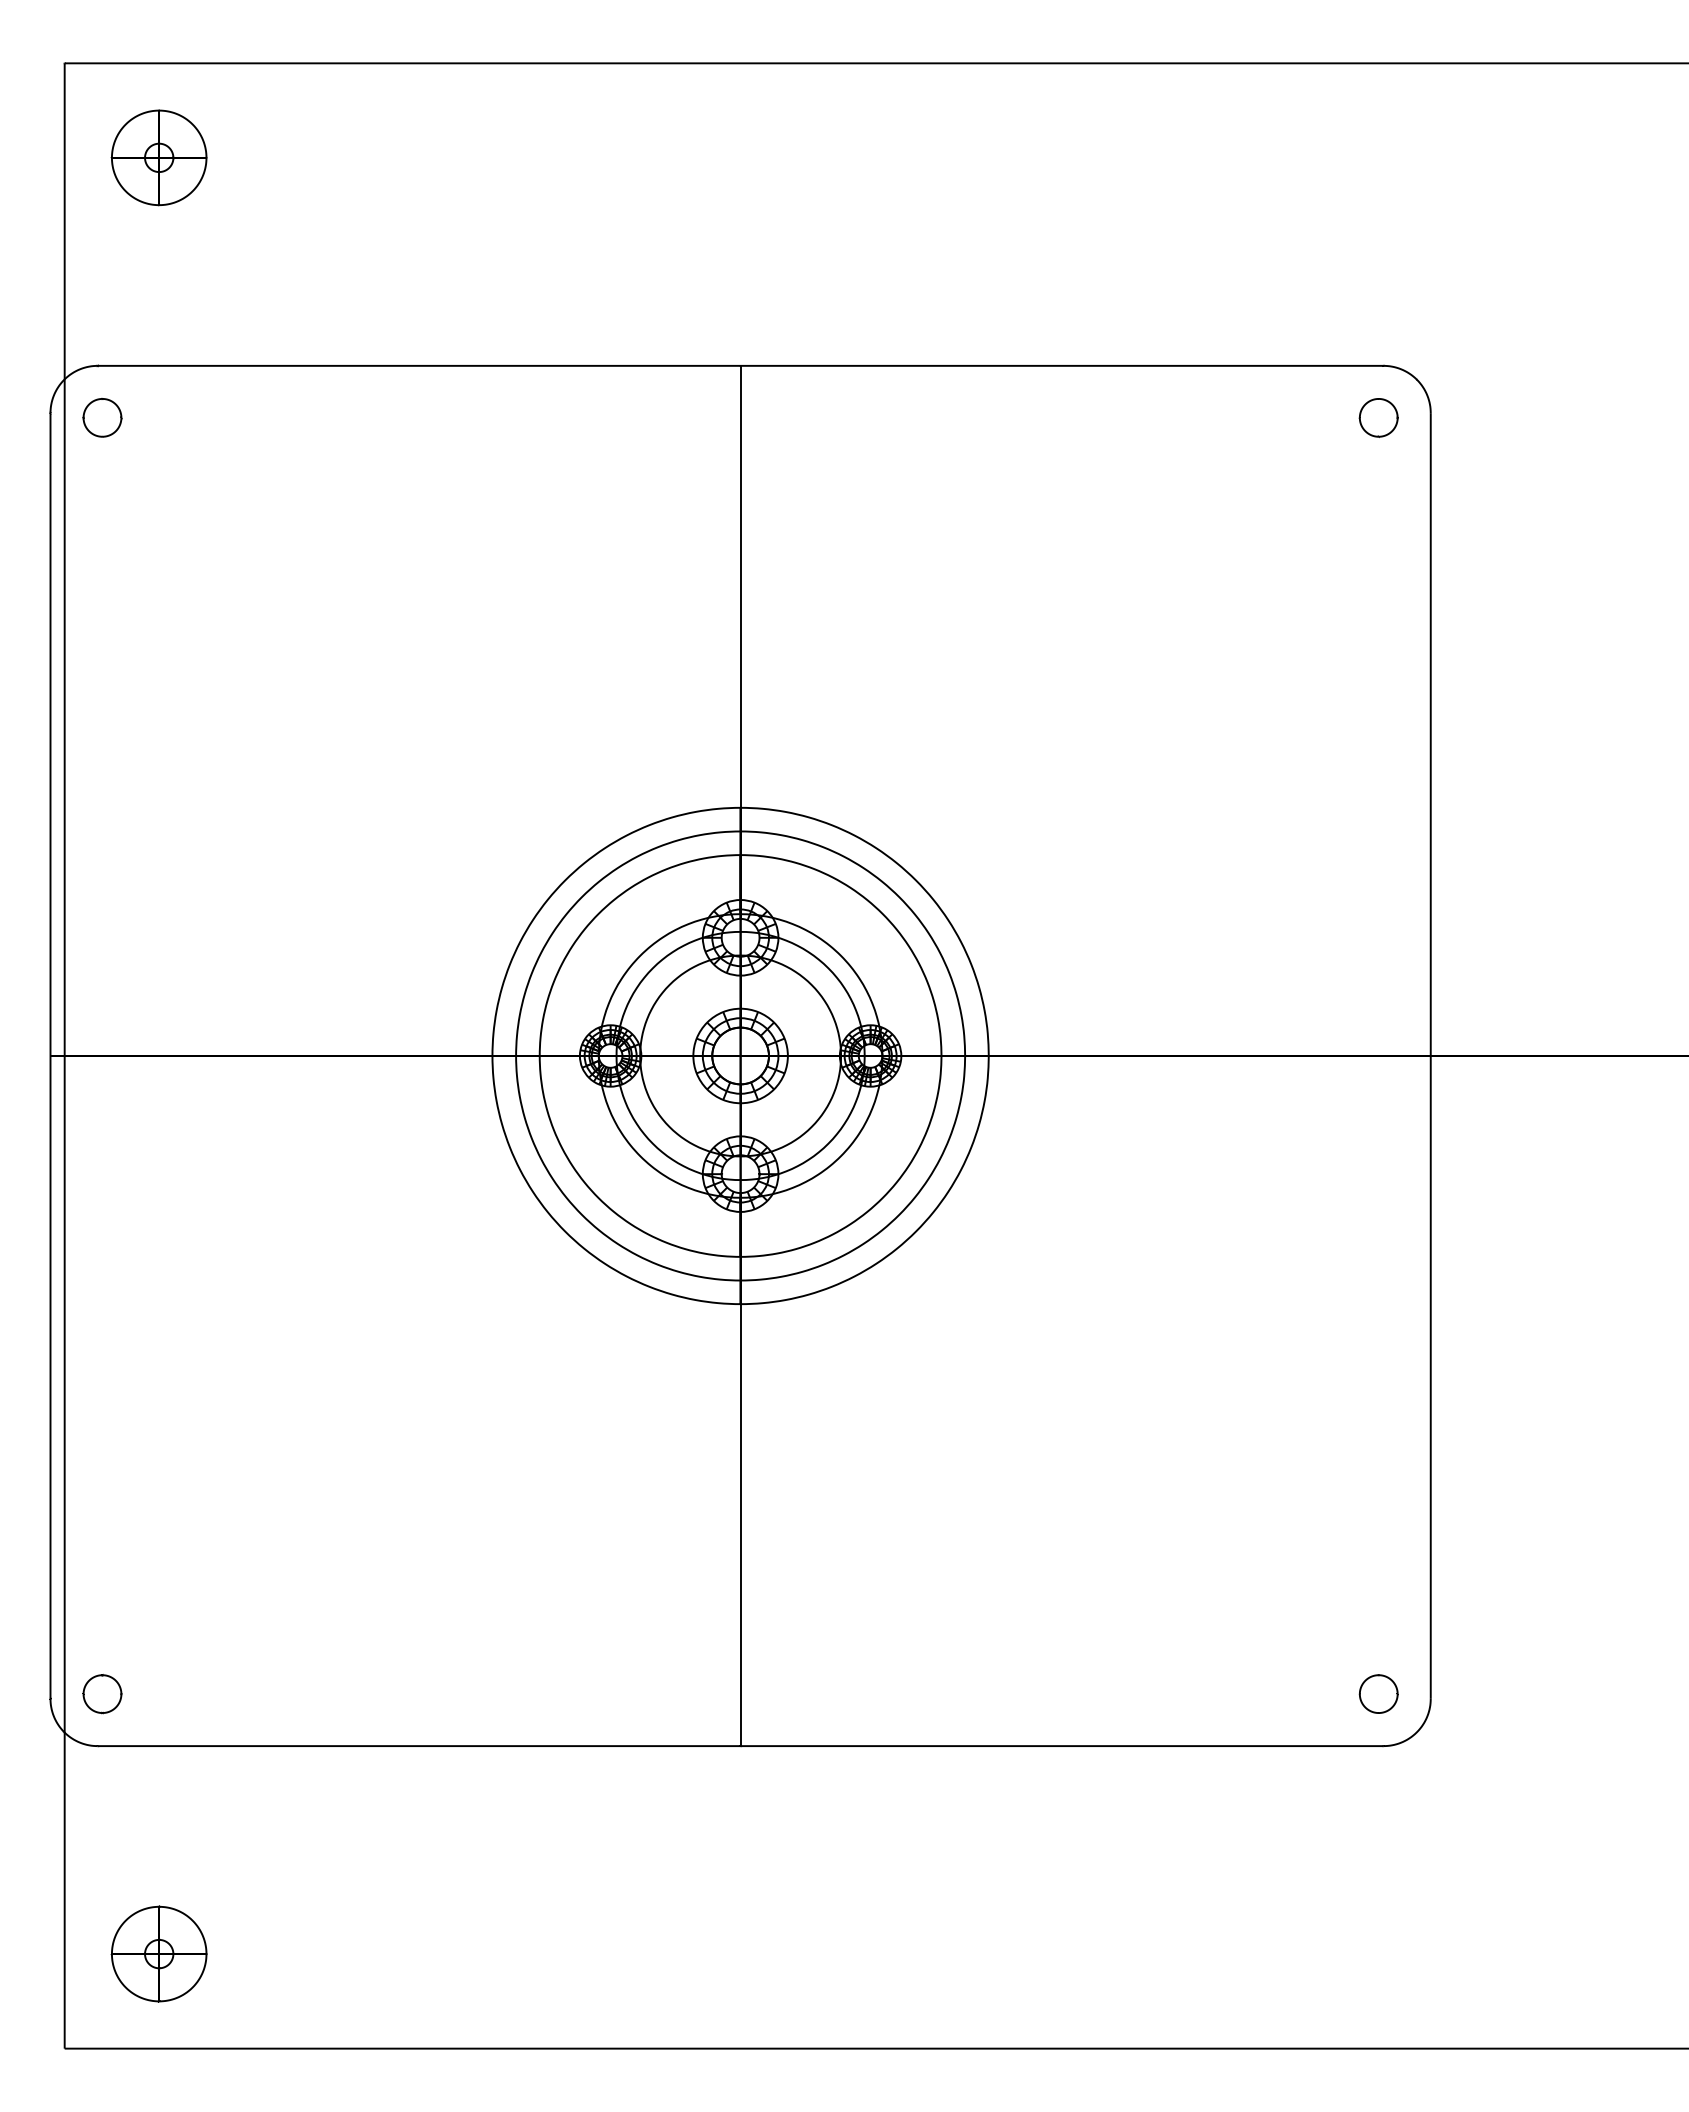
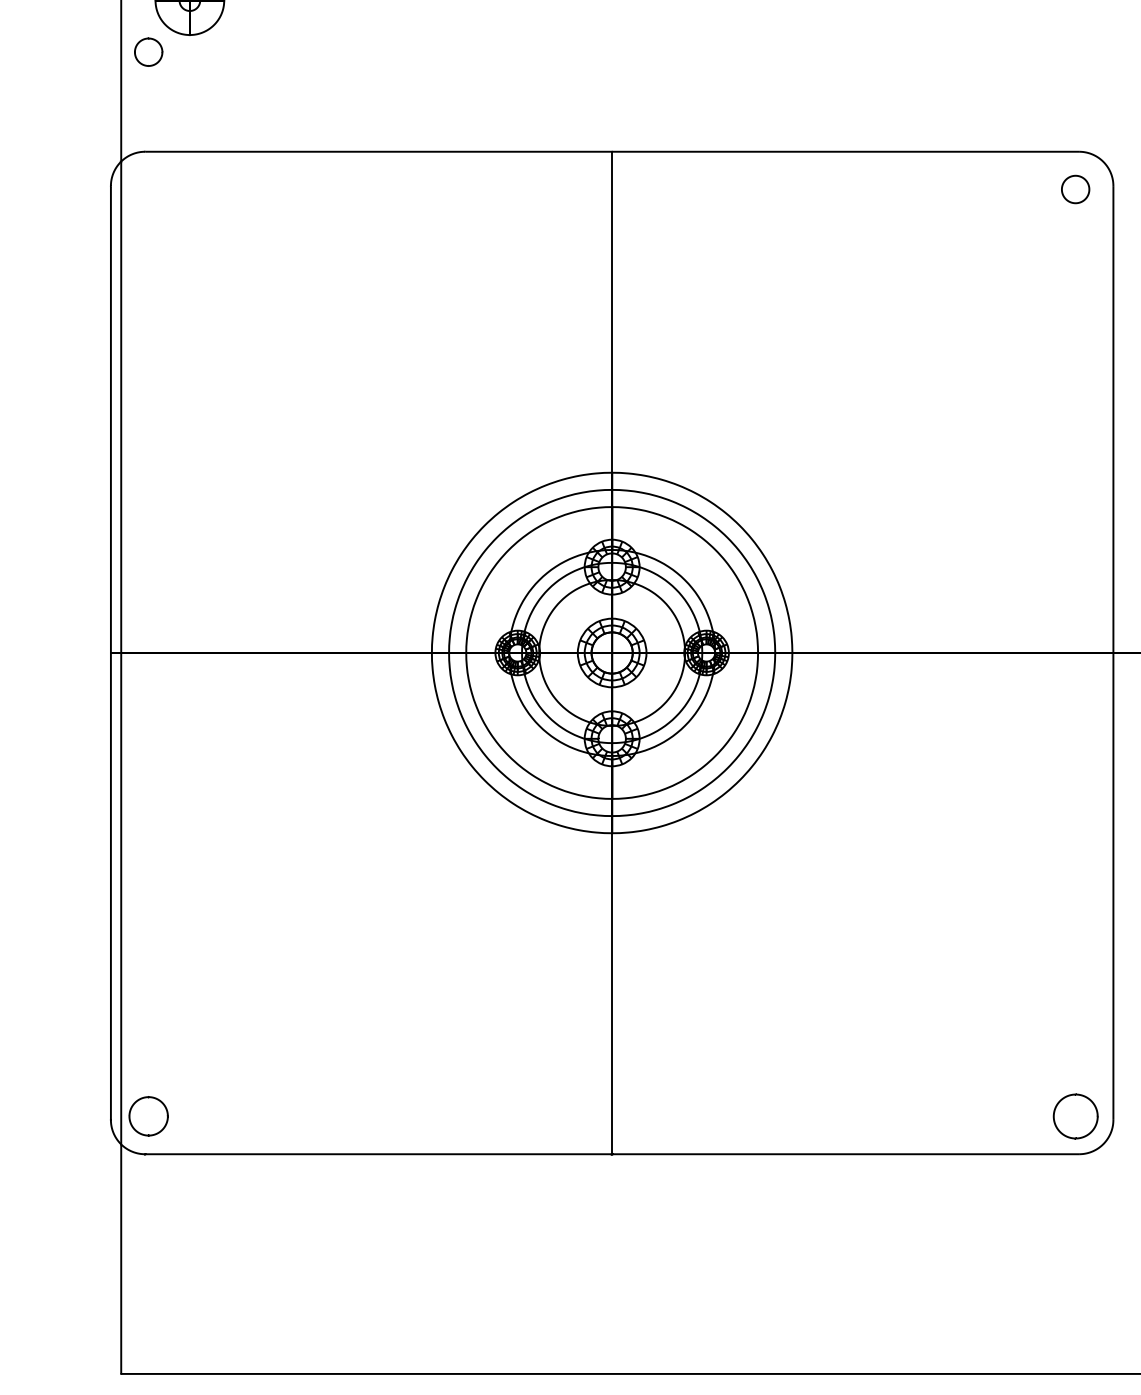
part: (102, 417) -> (148, 51), moved
part: (1378, 1693) -> (1075, 1116), size x1.6
part: (102, 1694) -> (148, 1116), size x1.4
part: (158, 1953) -> (189, 1304), removed

